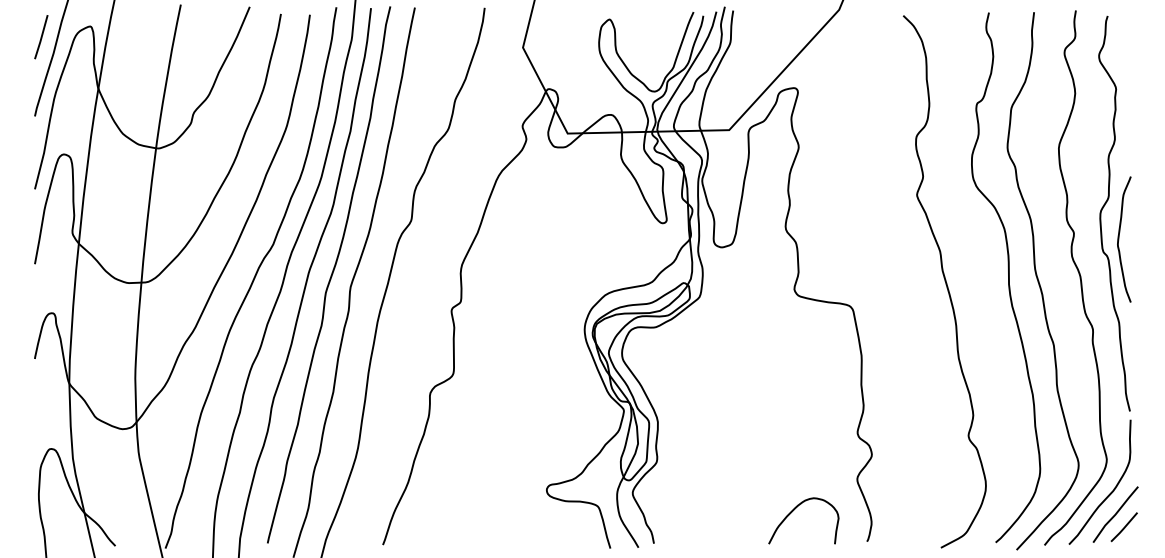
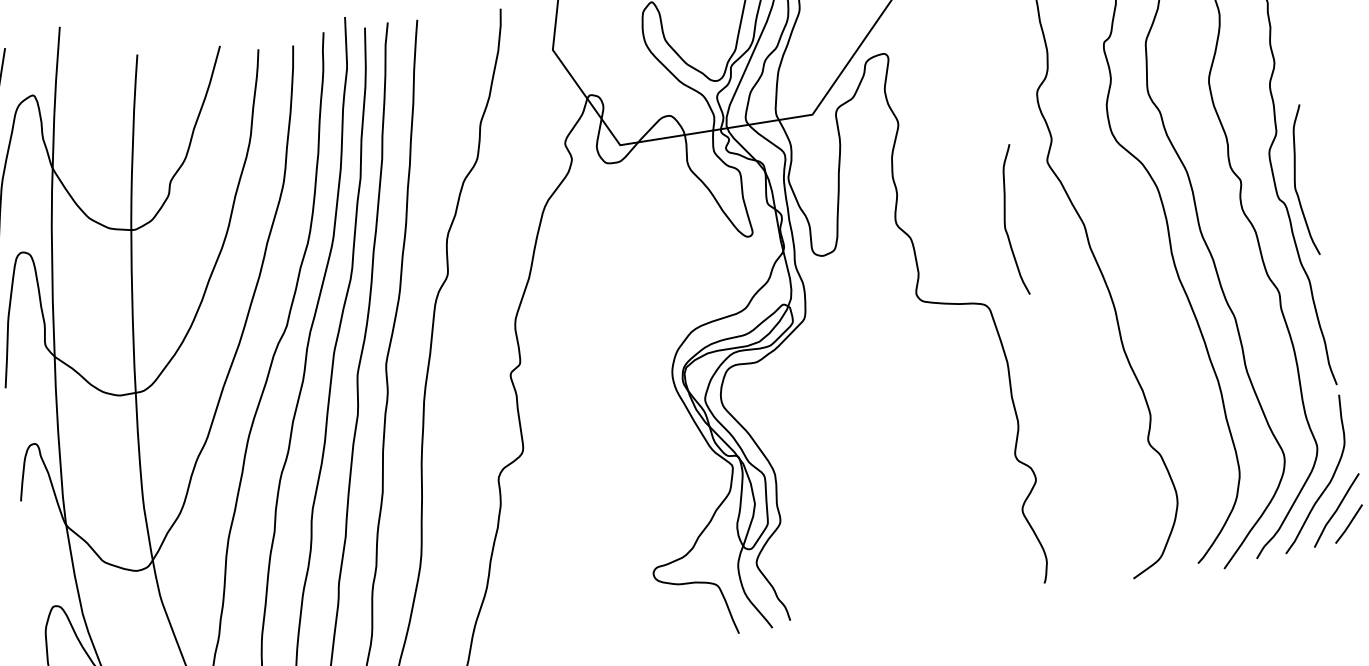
curve: (876, 239) -> (1006, 221), added
curve: (794, 510) -> (952, 558), removed

